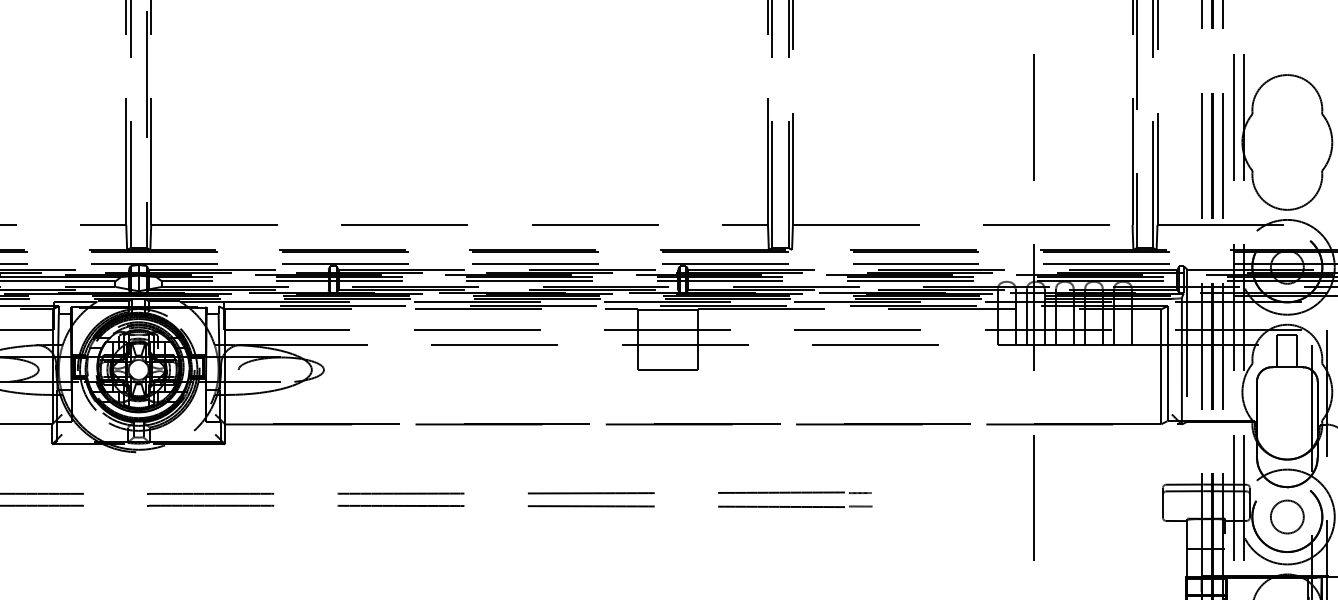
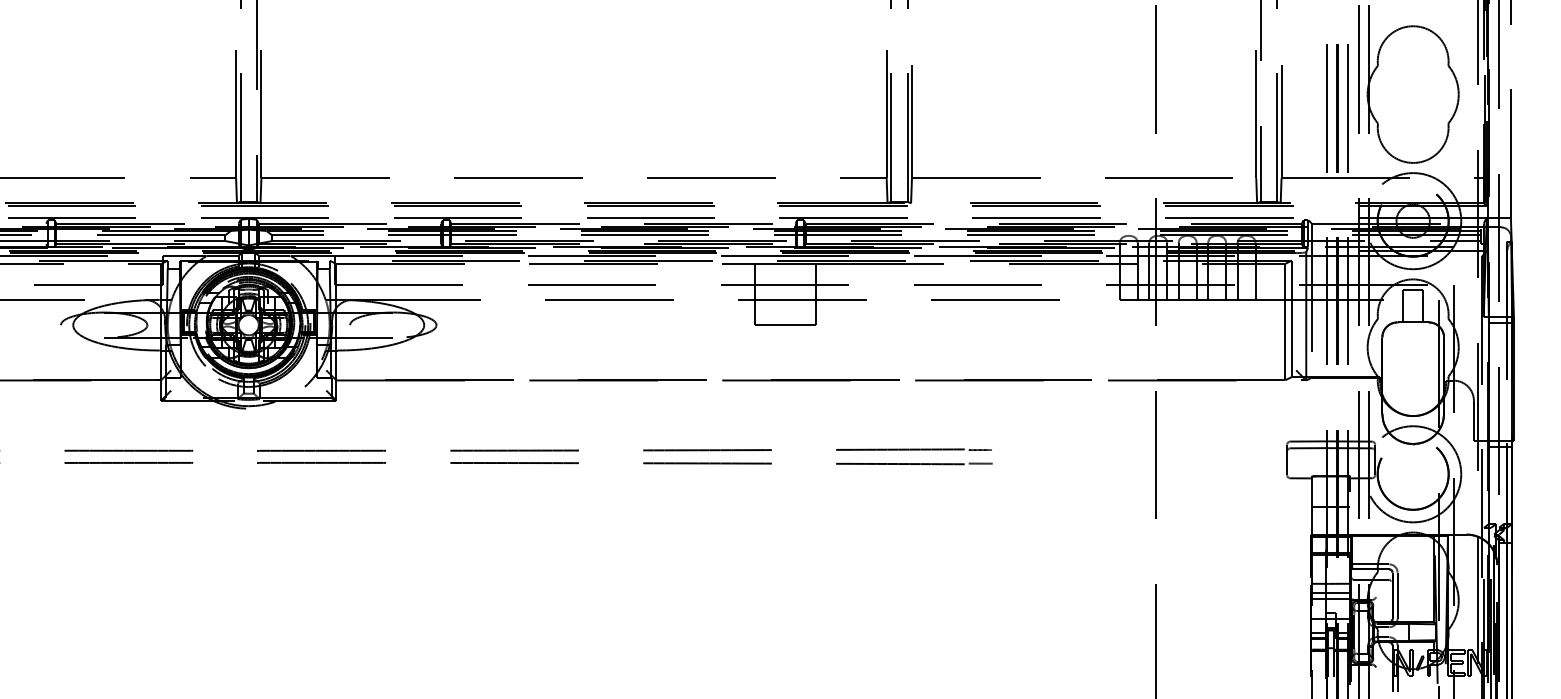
circle: (1286, 516) -> (1412, 473), removed

